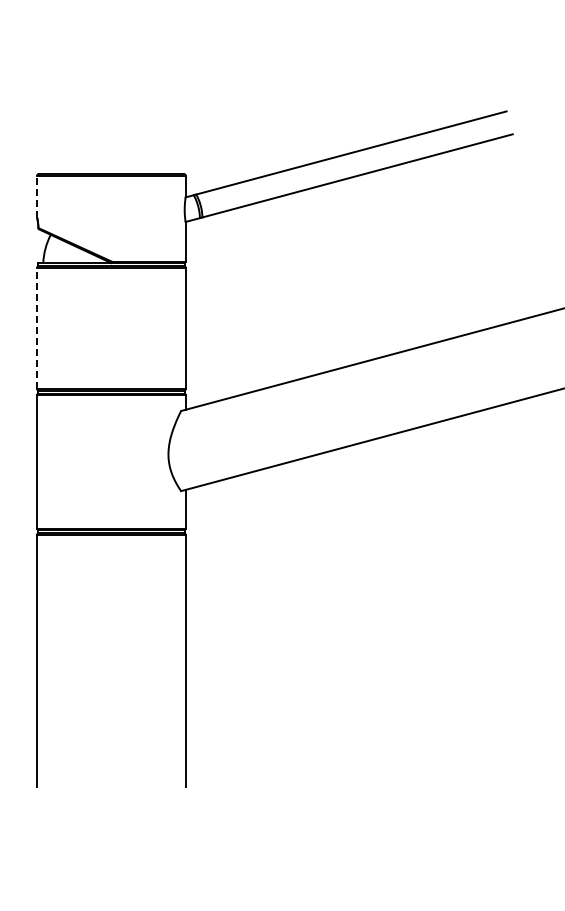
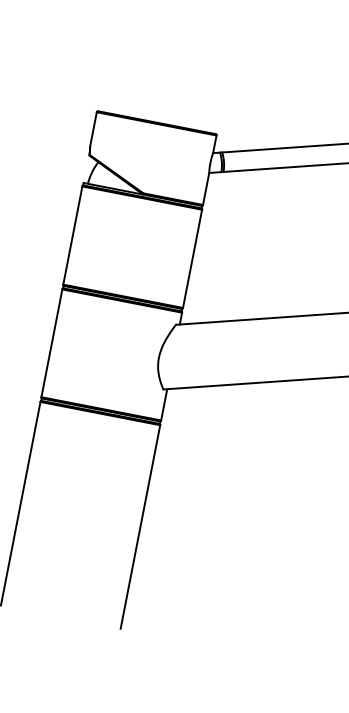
line: (37, 196) -> (93, 129), dashed -> solid
line: (37, 328) -> (73, 235), dashed -> solid

